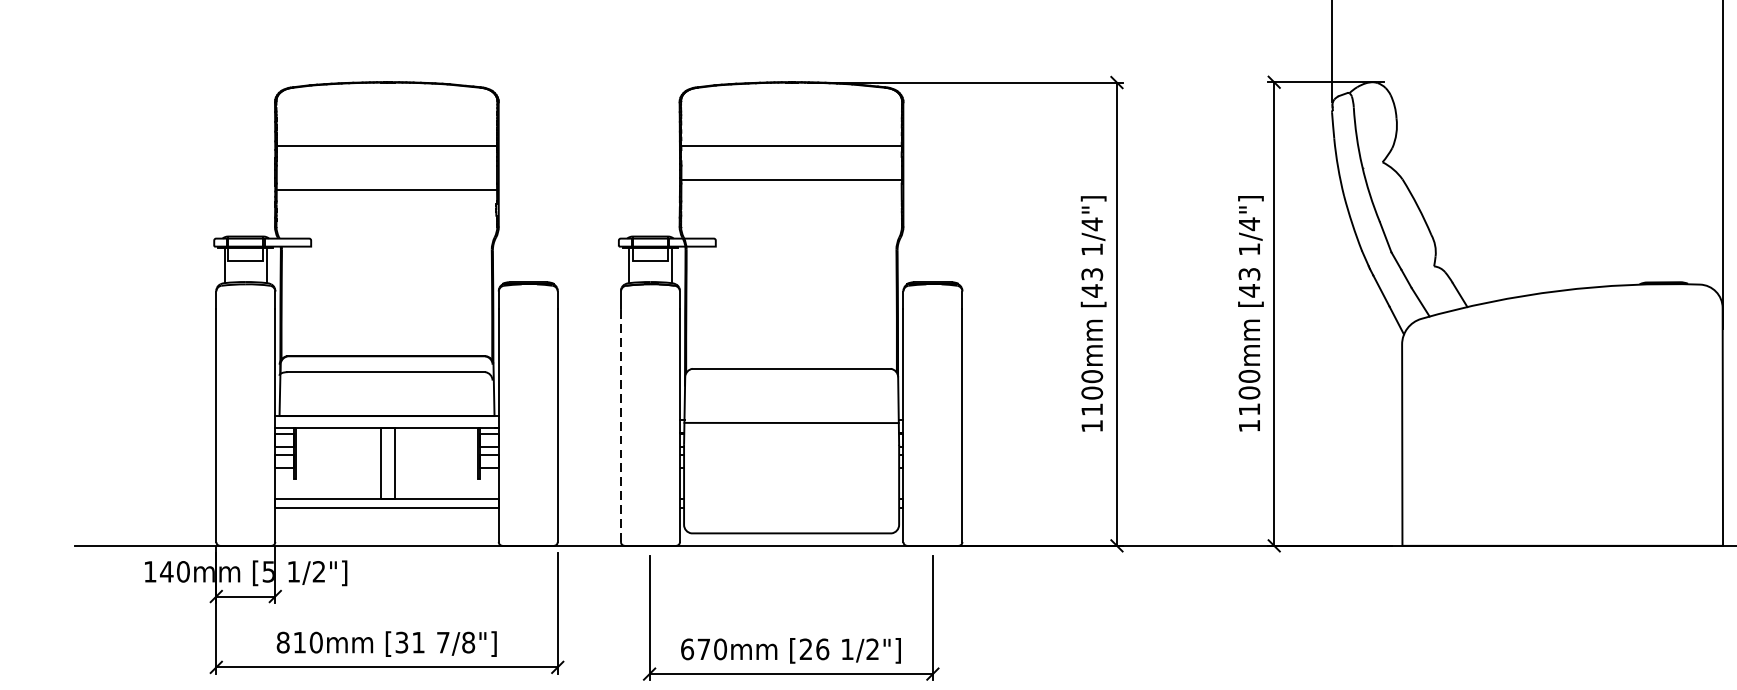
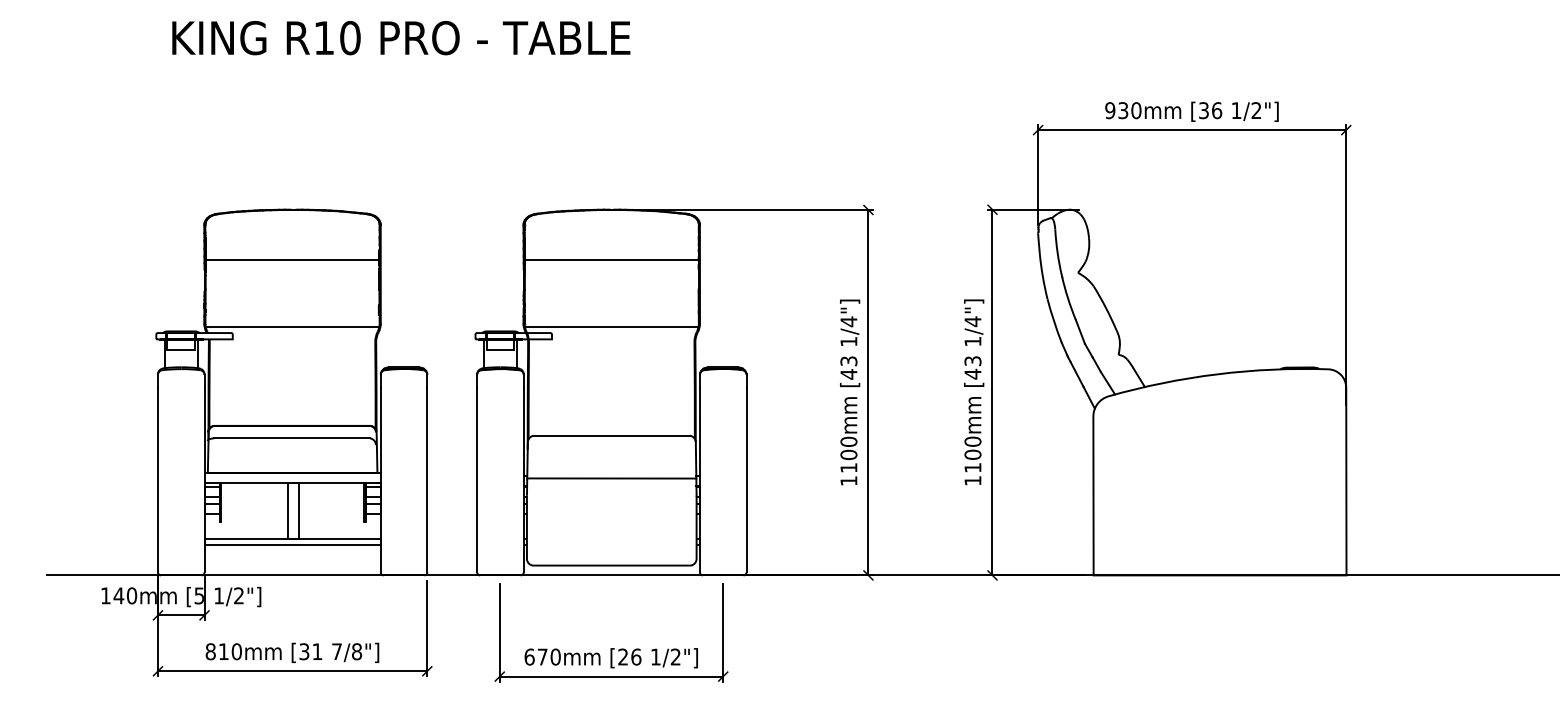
line: (791, 179) -> (611, 326), moved
line: (386, 189) -> (292, 326), moved
line: (621, 424) -> (477, 479), dashed -> solid

